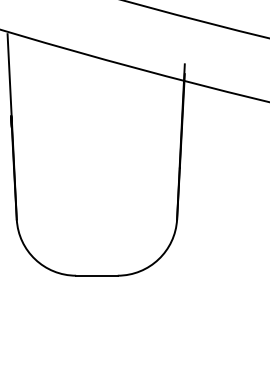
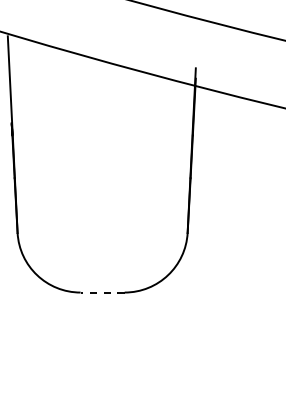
line: (96, 275) -> (102, 292), solid -> dashed

